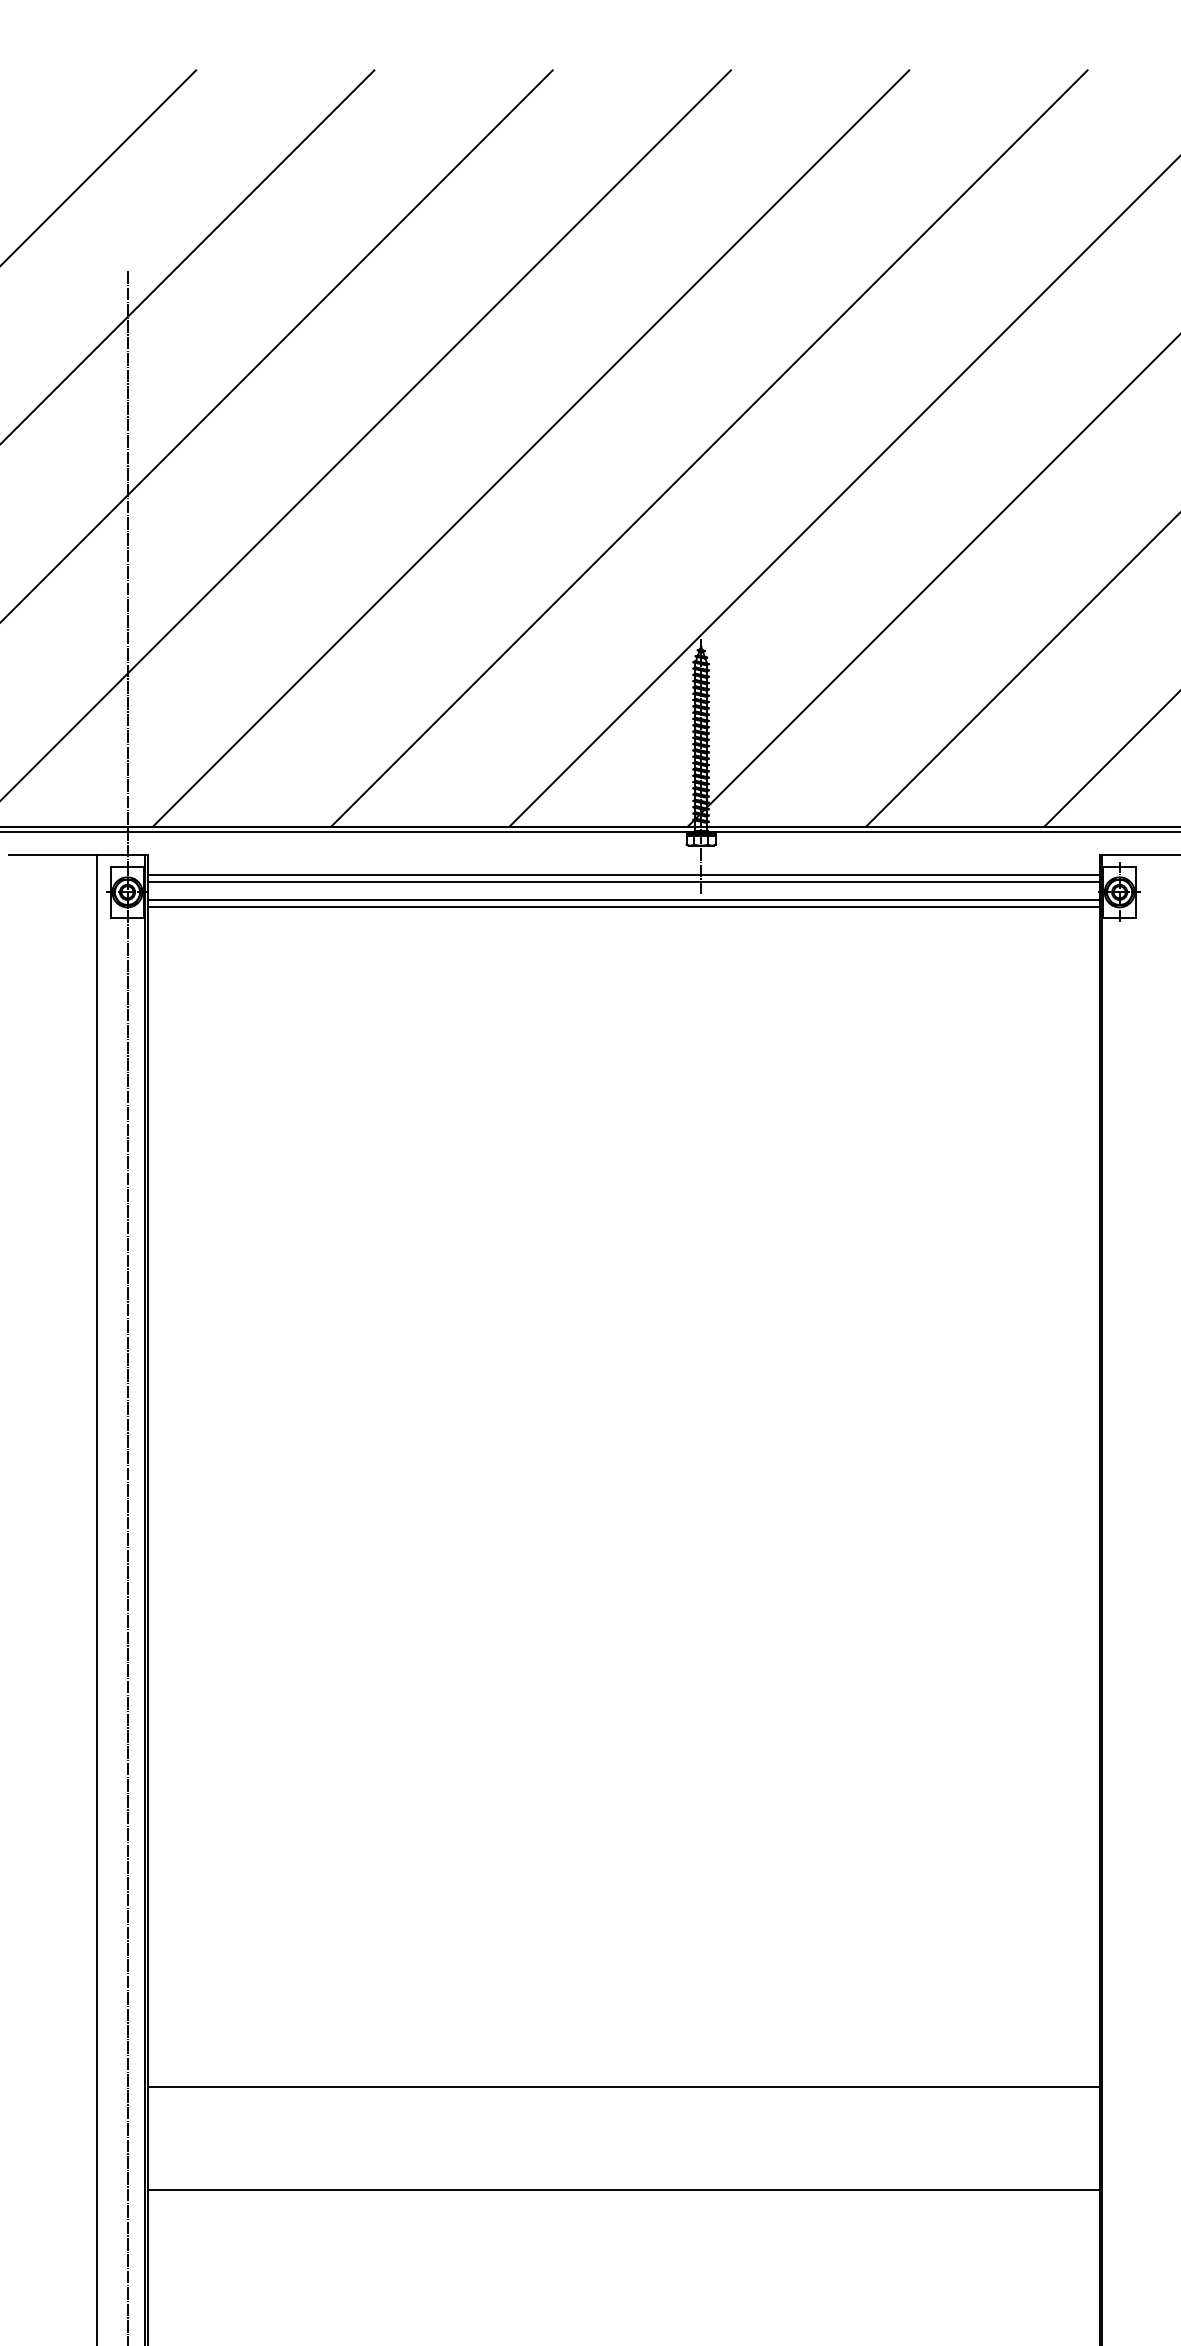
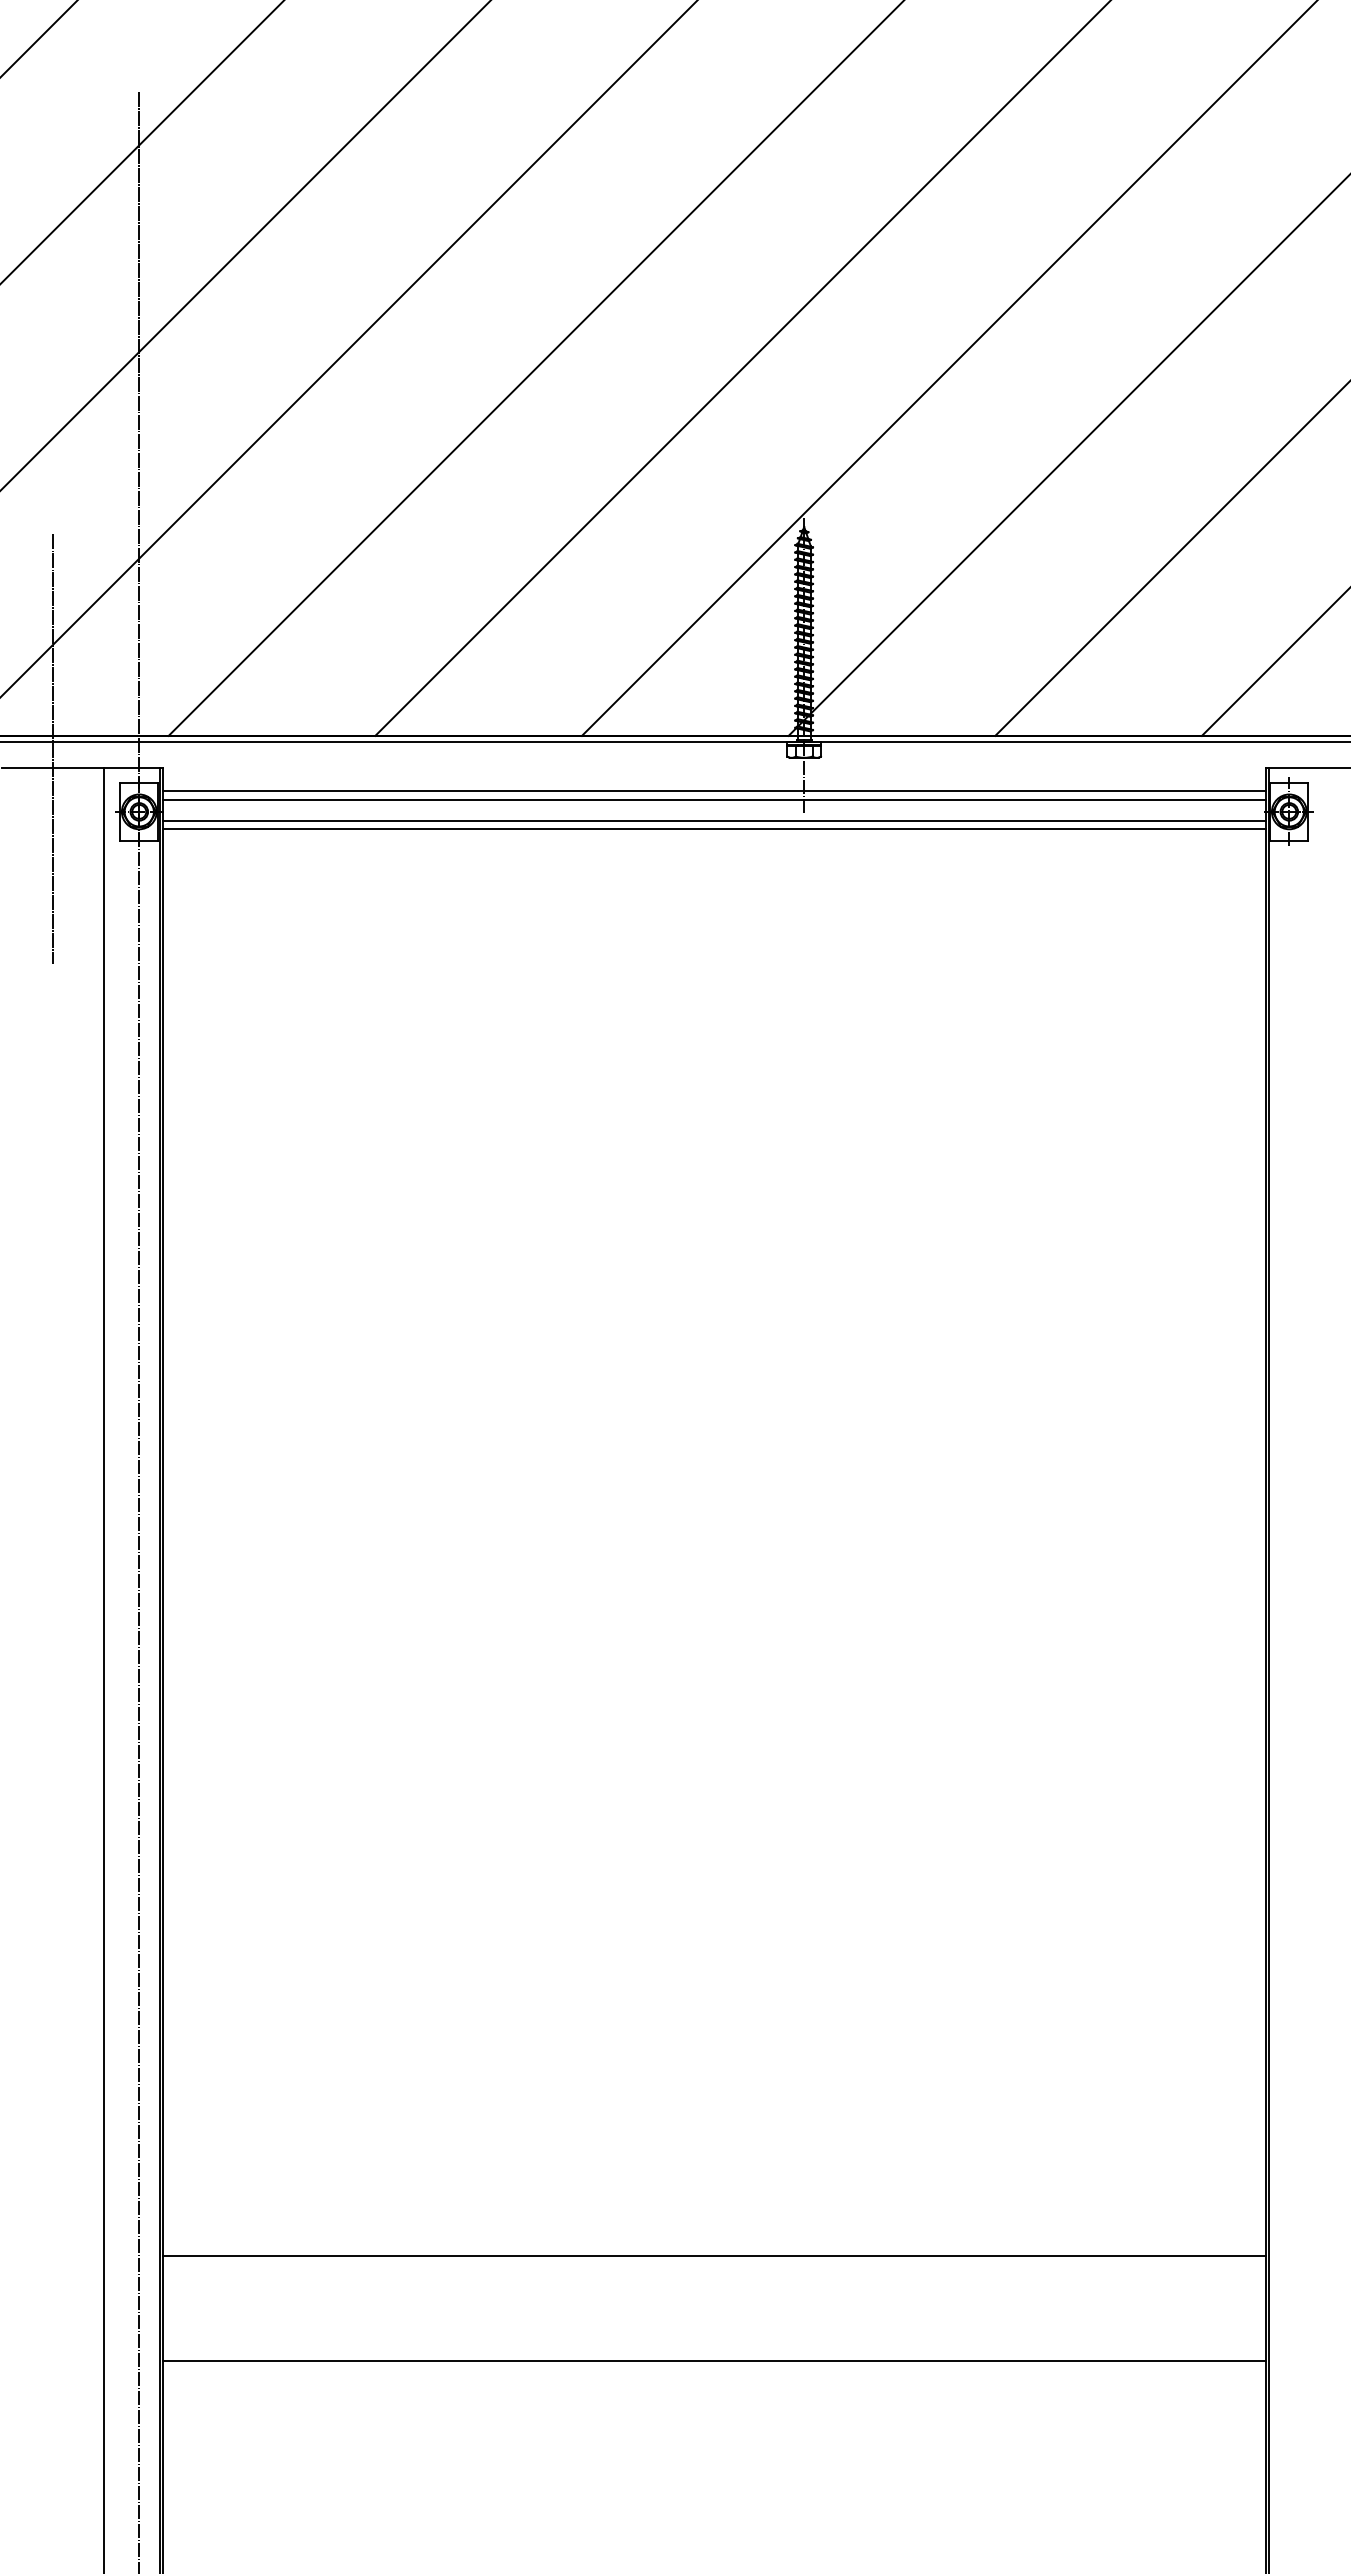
line: (53, 837) -> (53, 748), added
line: (623, 2086) -> (714, 2255), moved
line: (623, 2189) -> (714, 2360), moved

